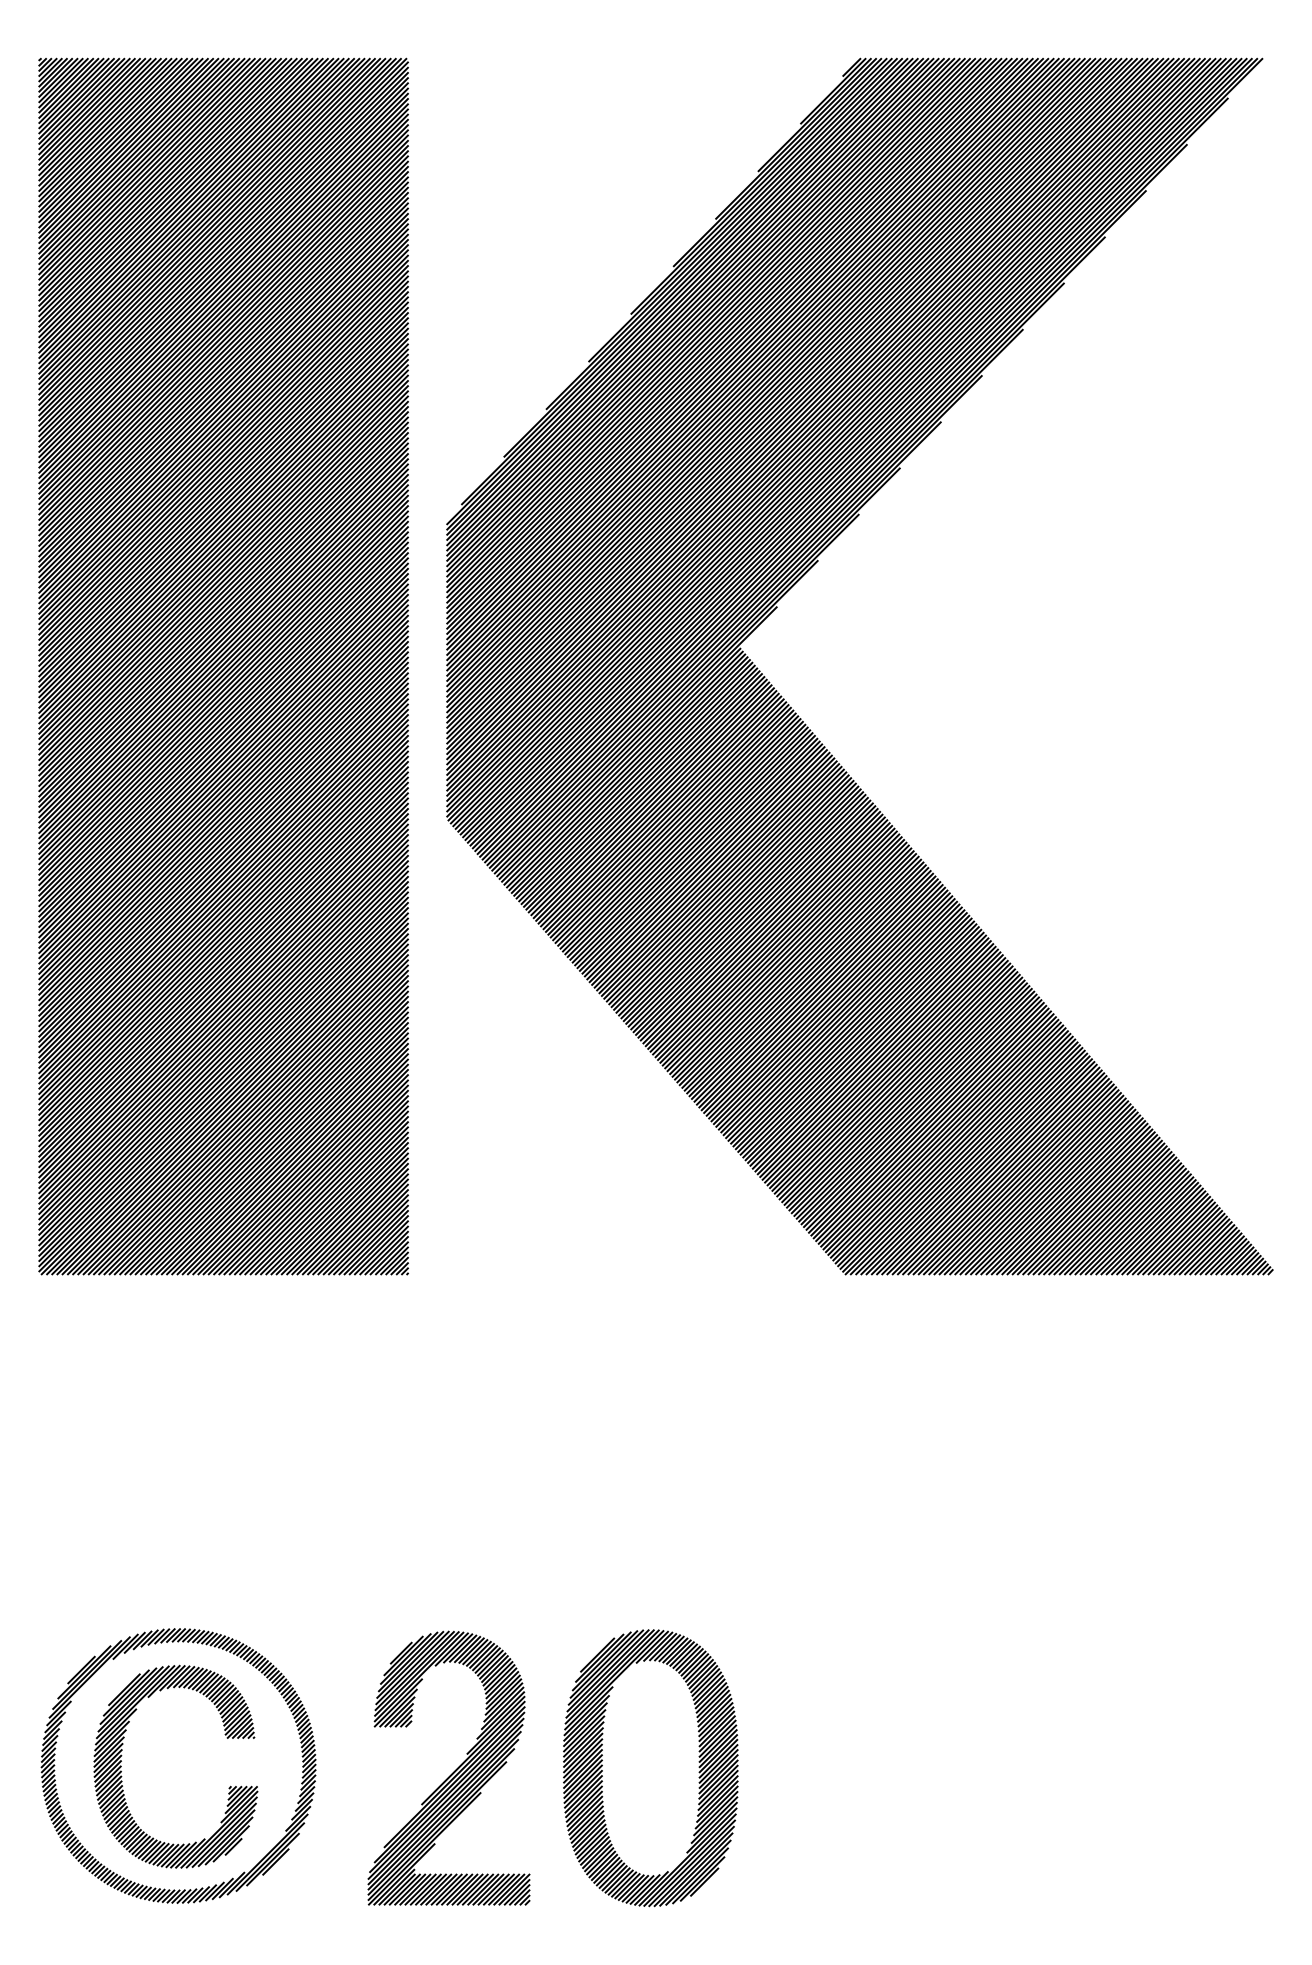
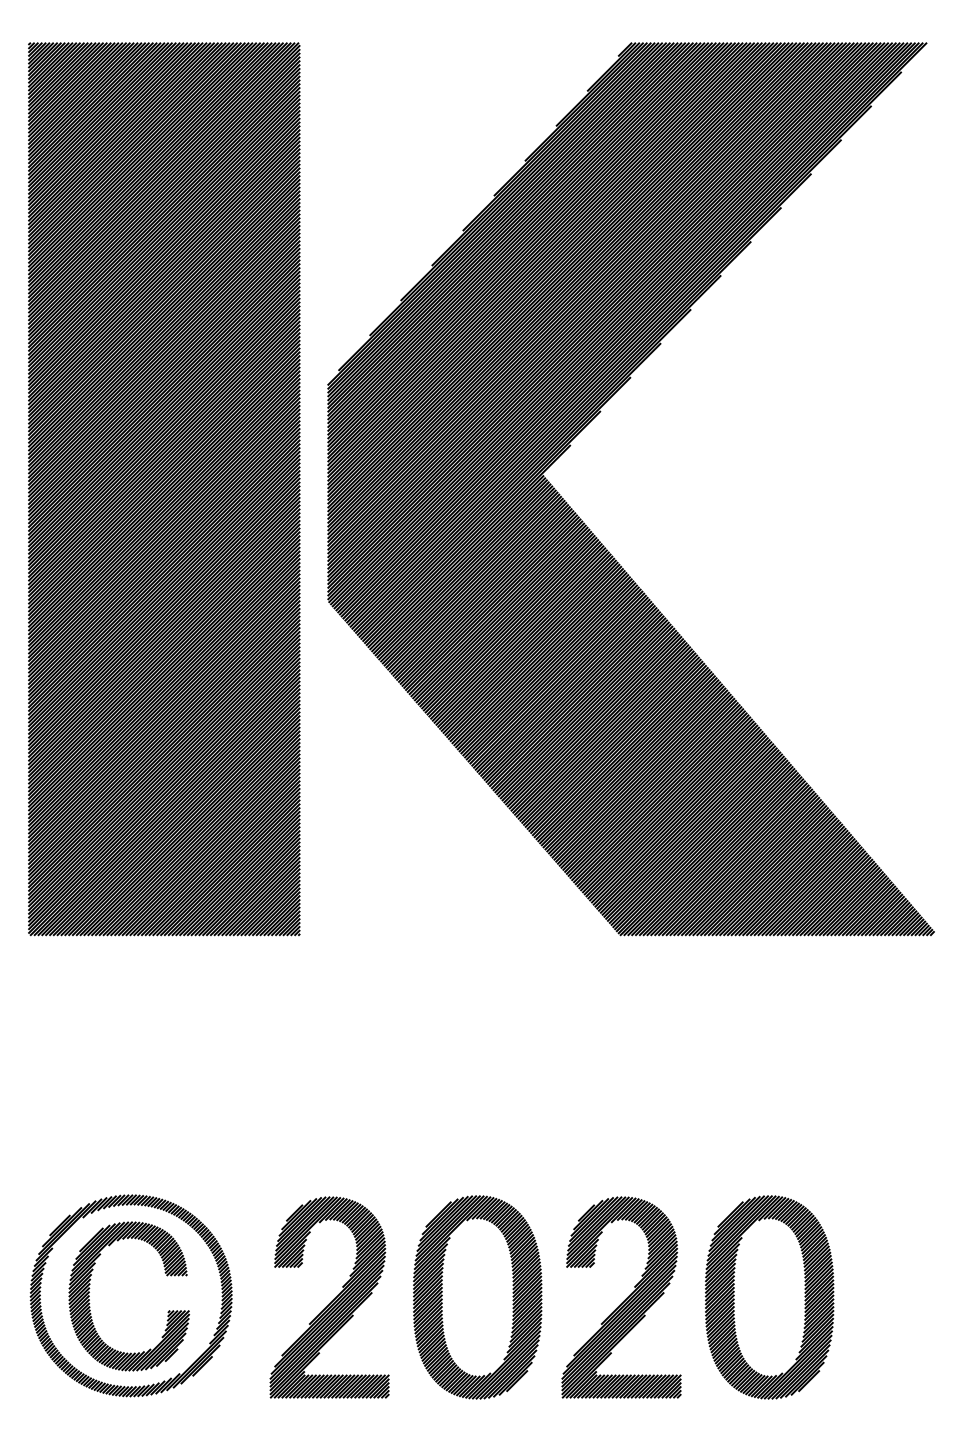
part: (1096, 1767) -> (804, 1296), added
part: (851, 1771) -> (624, 1299), added

